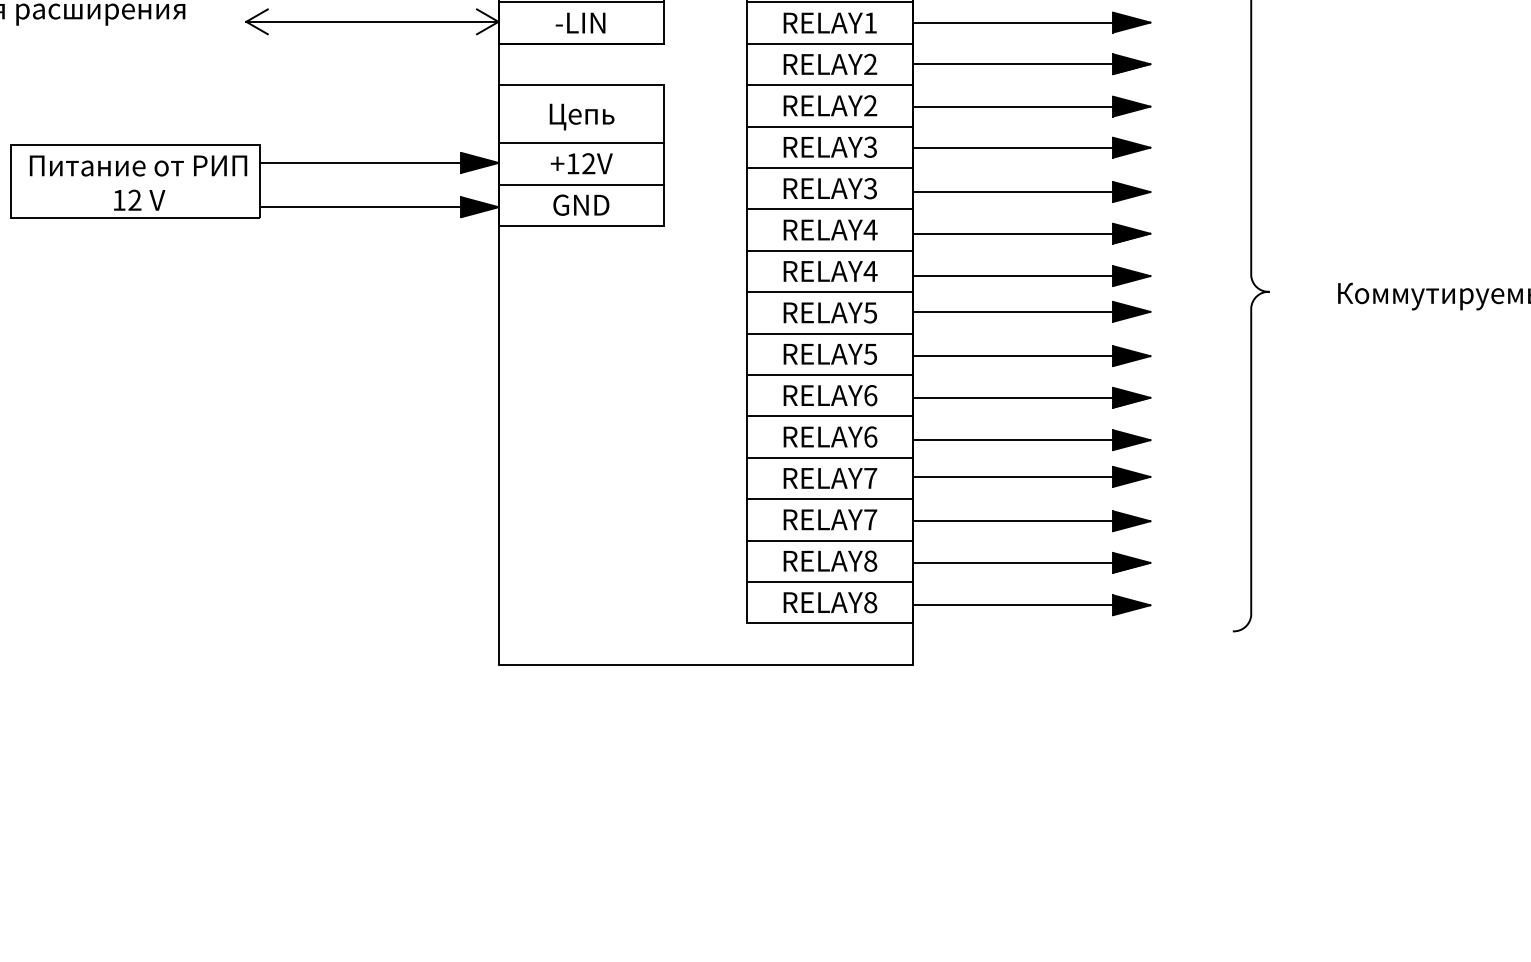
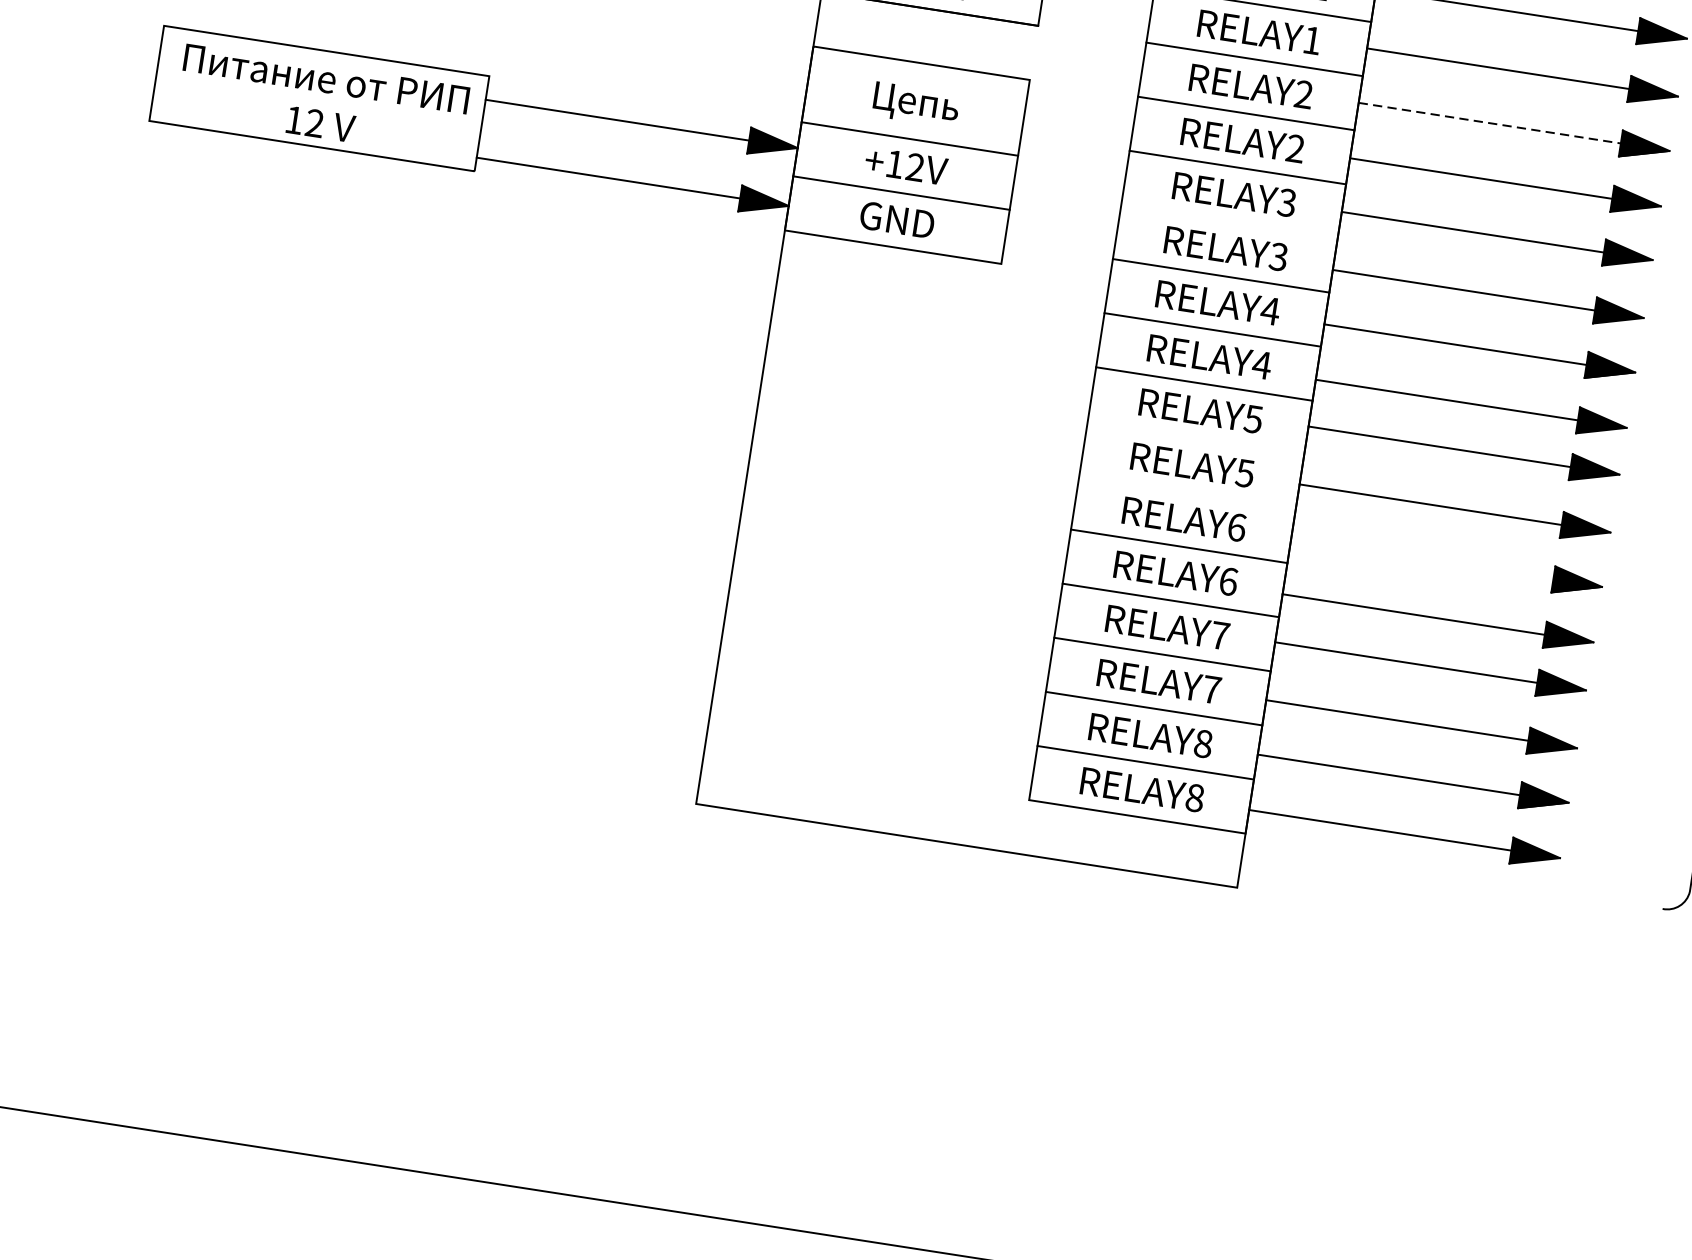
line: (1013, 64) -> (1490, 123), solid -> dashed
line: (829, 167) -> (1229, 221), removed
line: (829, 333) -> (1195, 438), removed
line: (829, 374) -> (1187, 491), removed
line: (1012, 397) -> (1421, 558), removed

